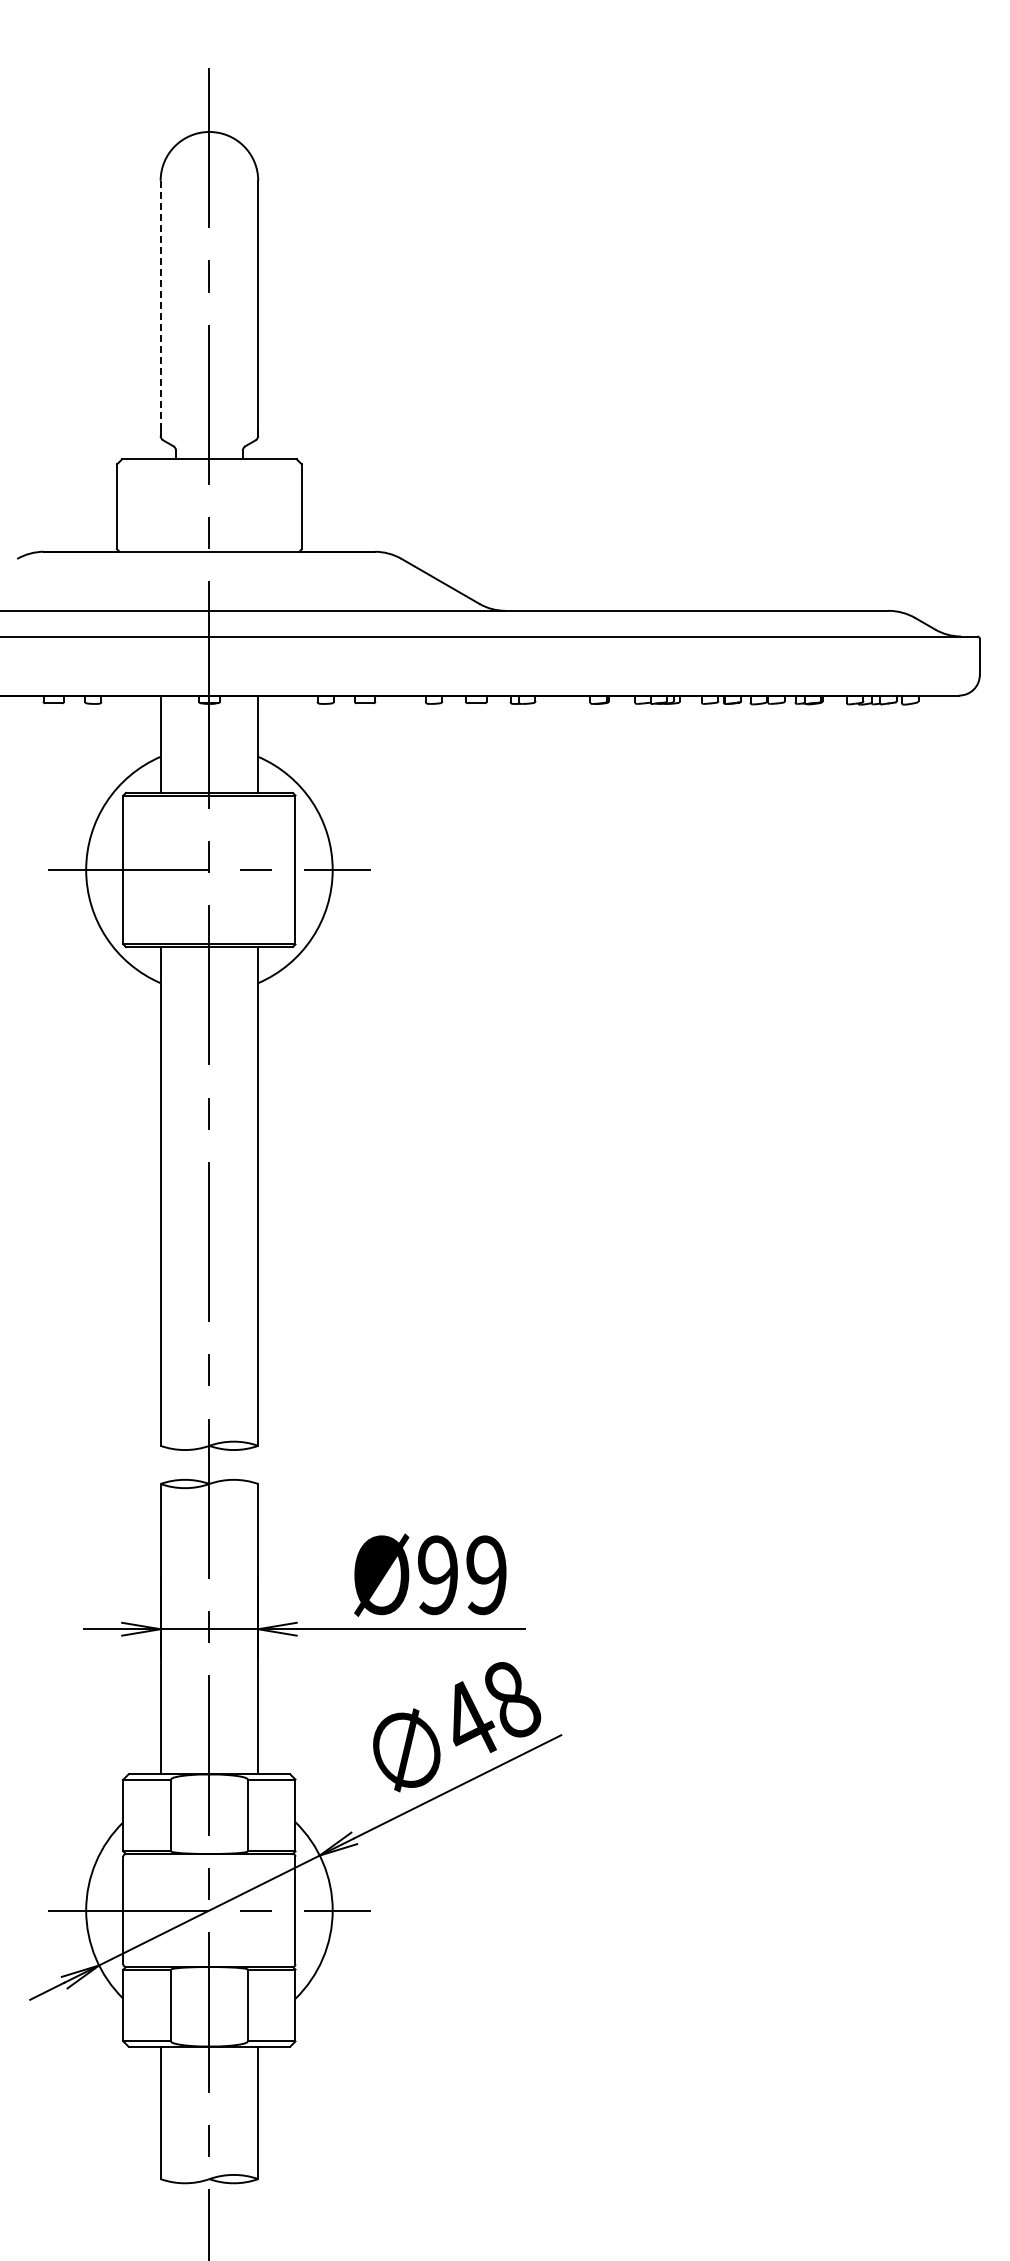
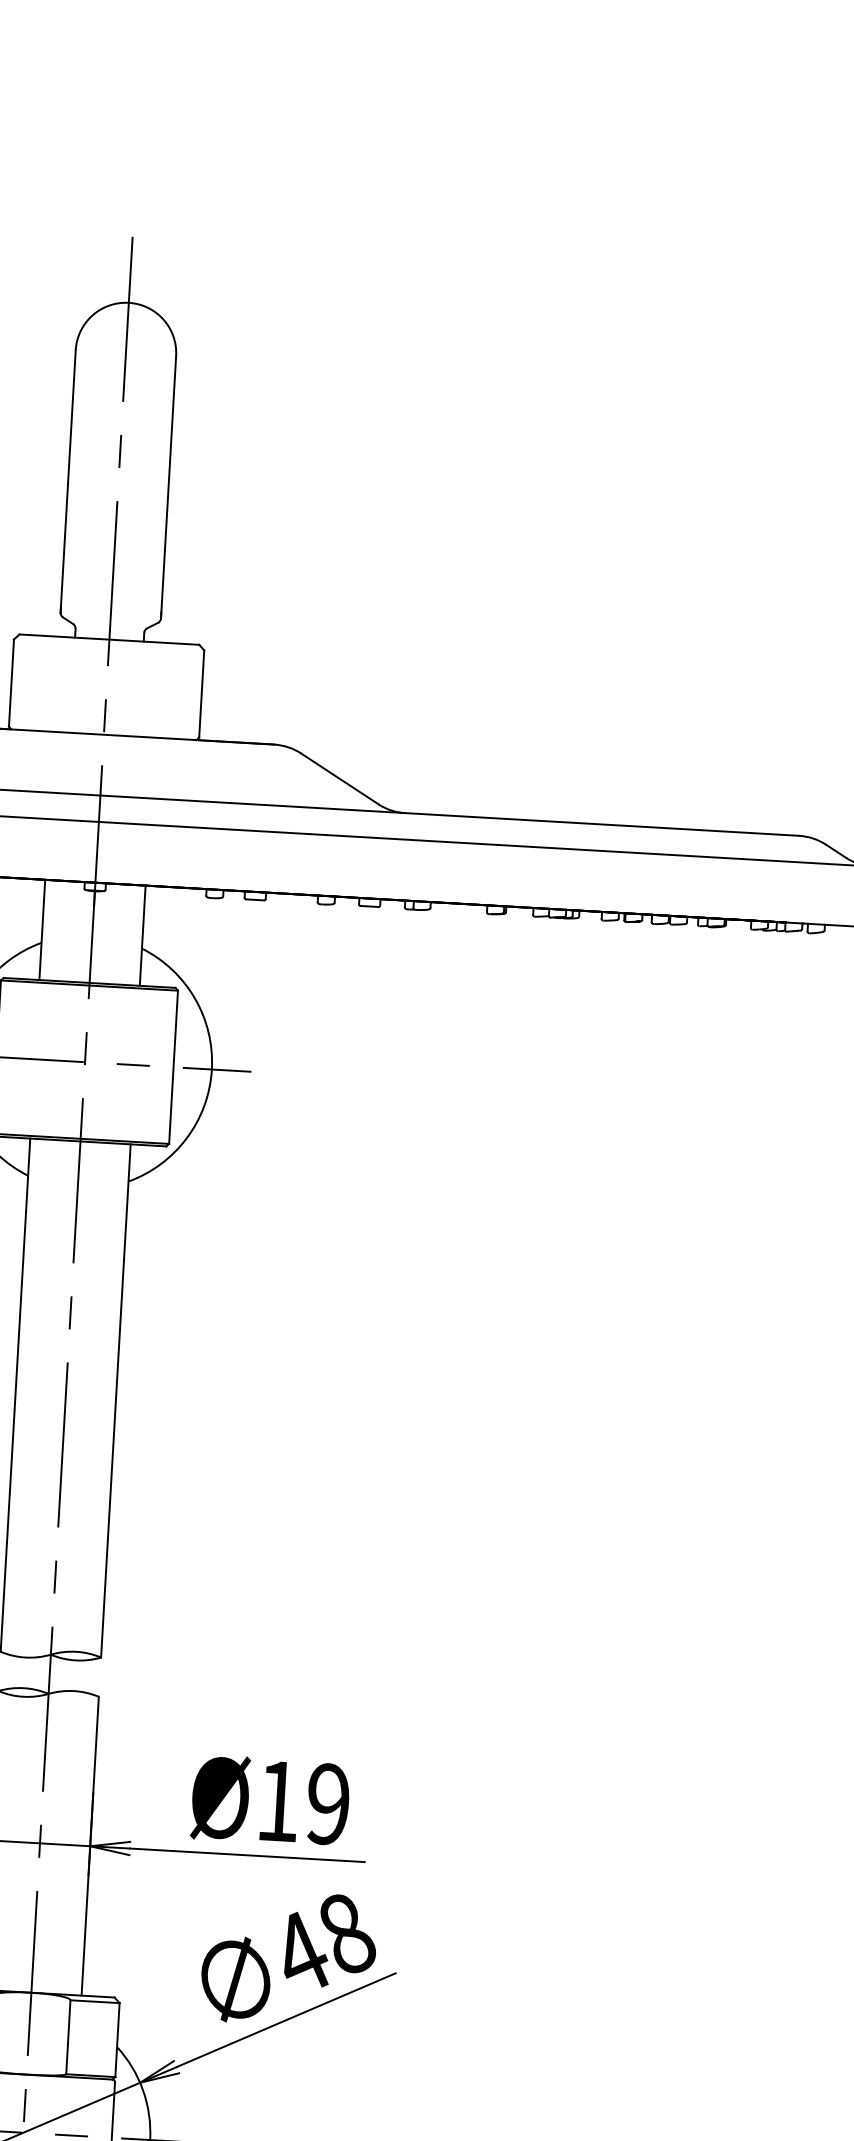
line: (160, 308) -> (68, 481), dashed -> solid
text: (437, 1575) -> (277, 1801), Ø99 -> Ø19

